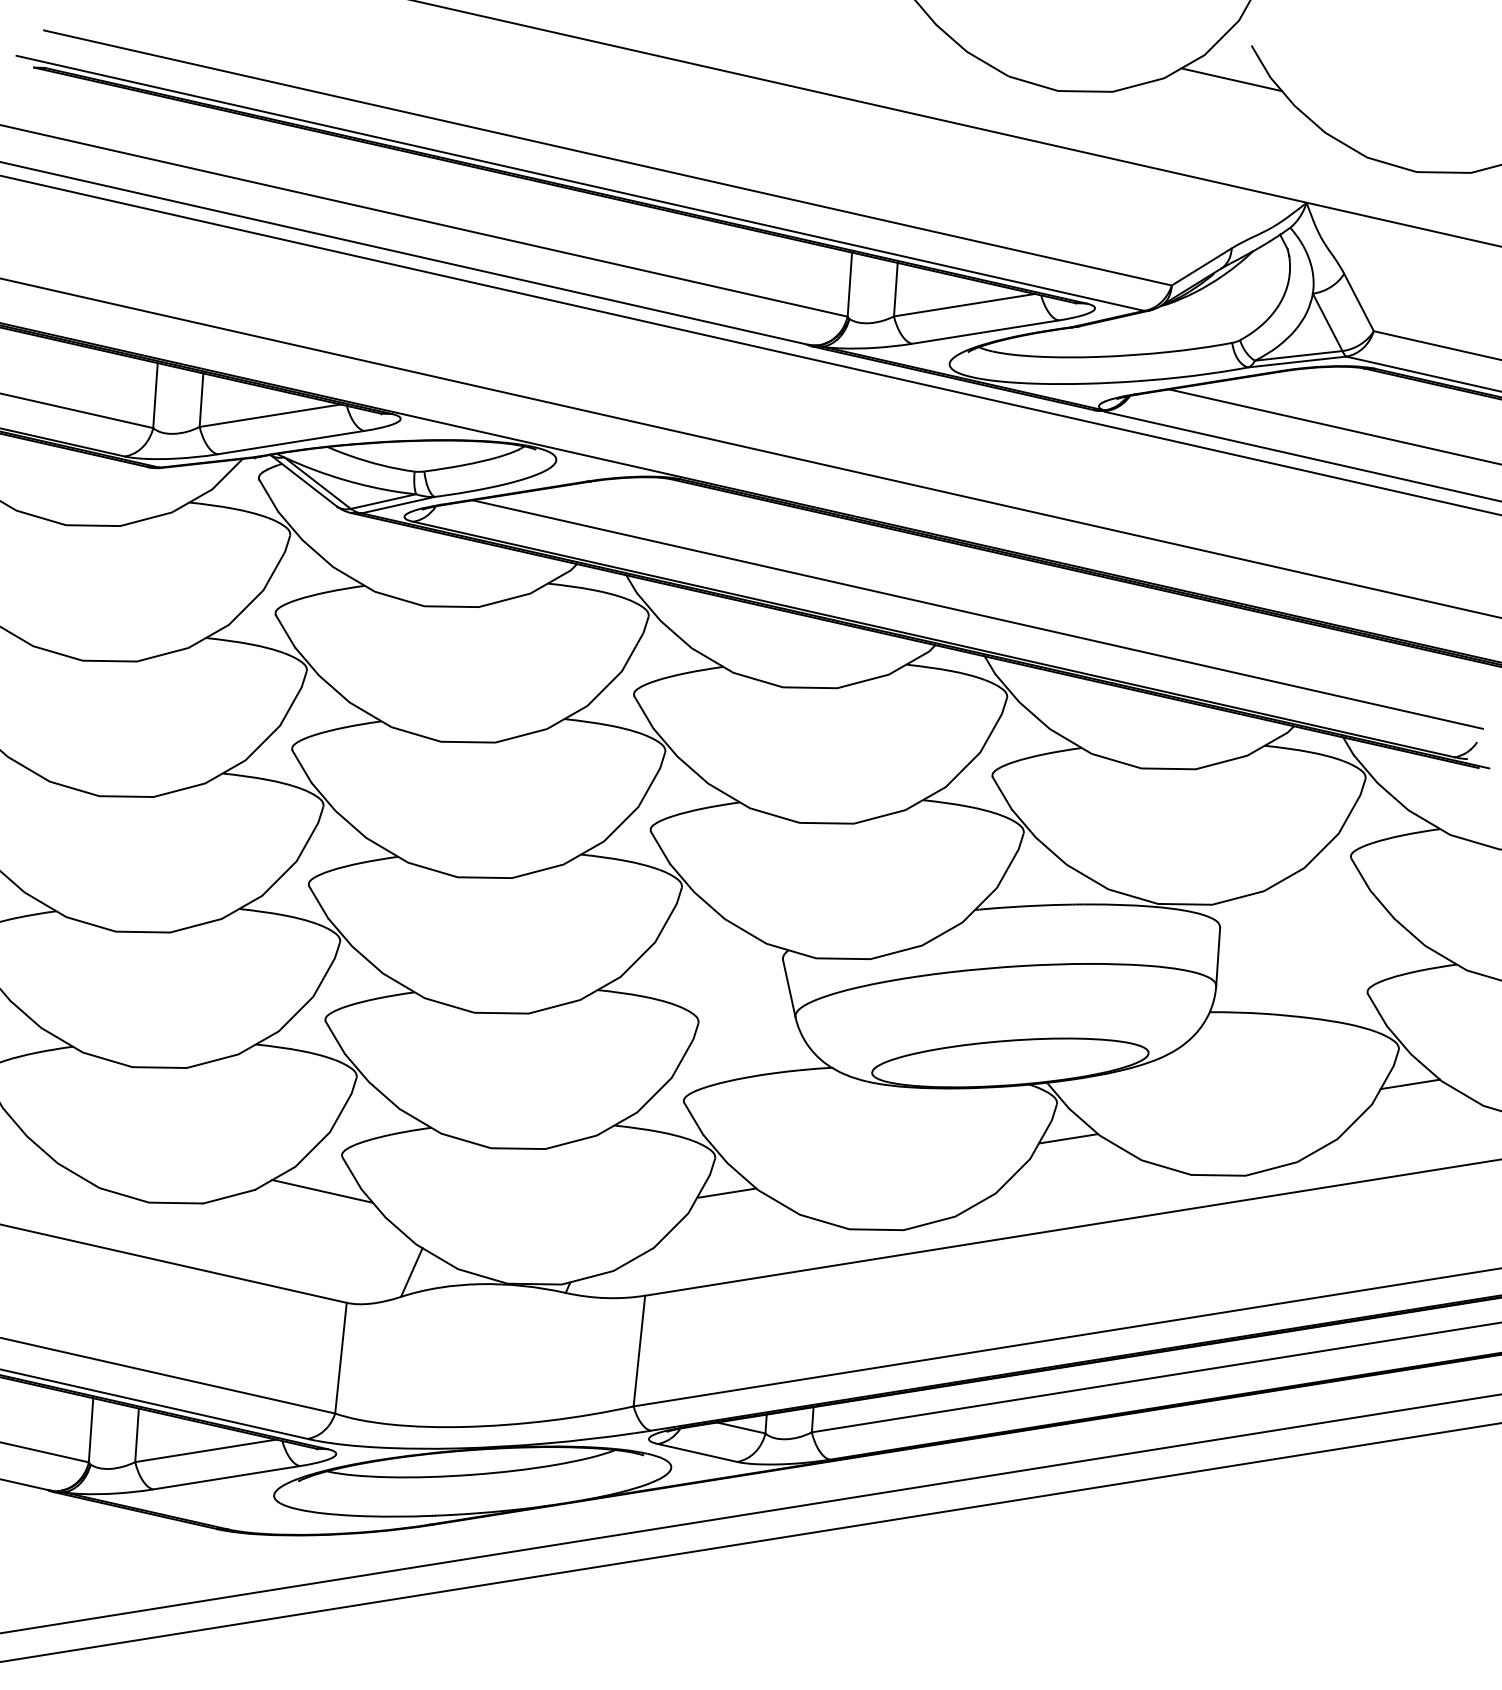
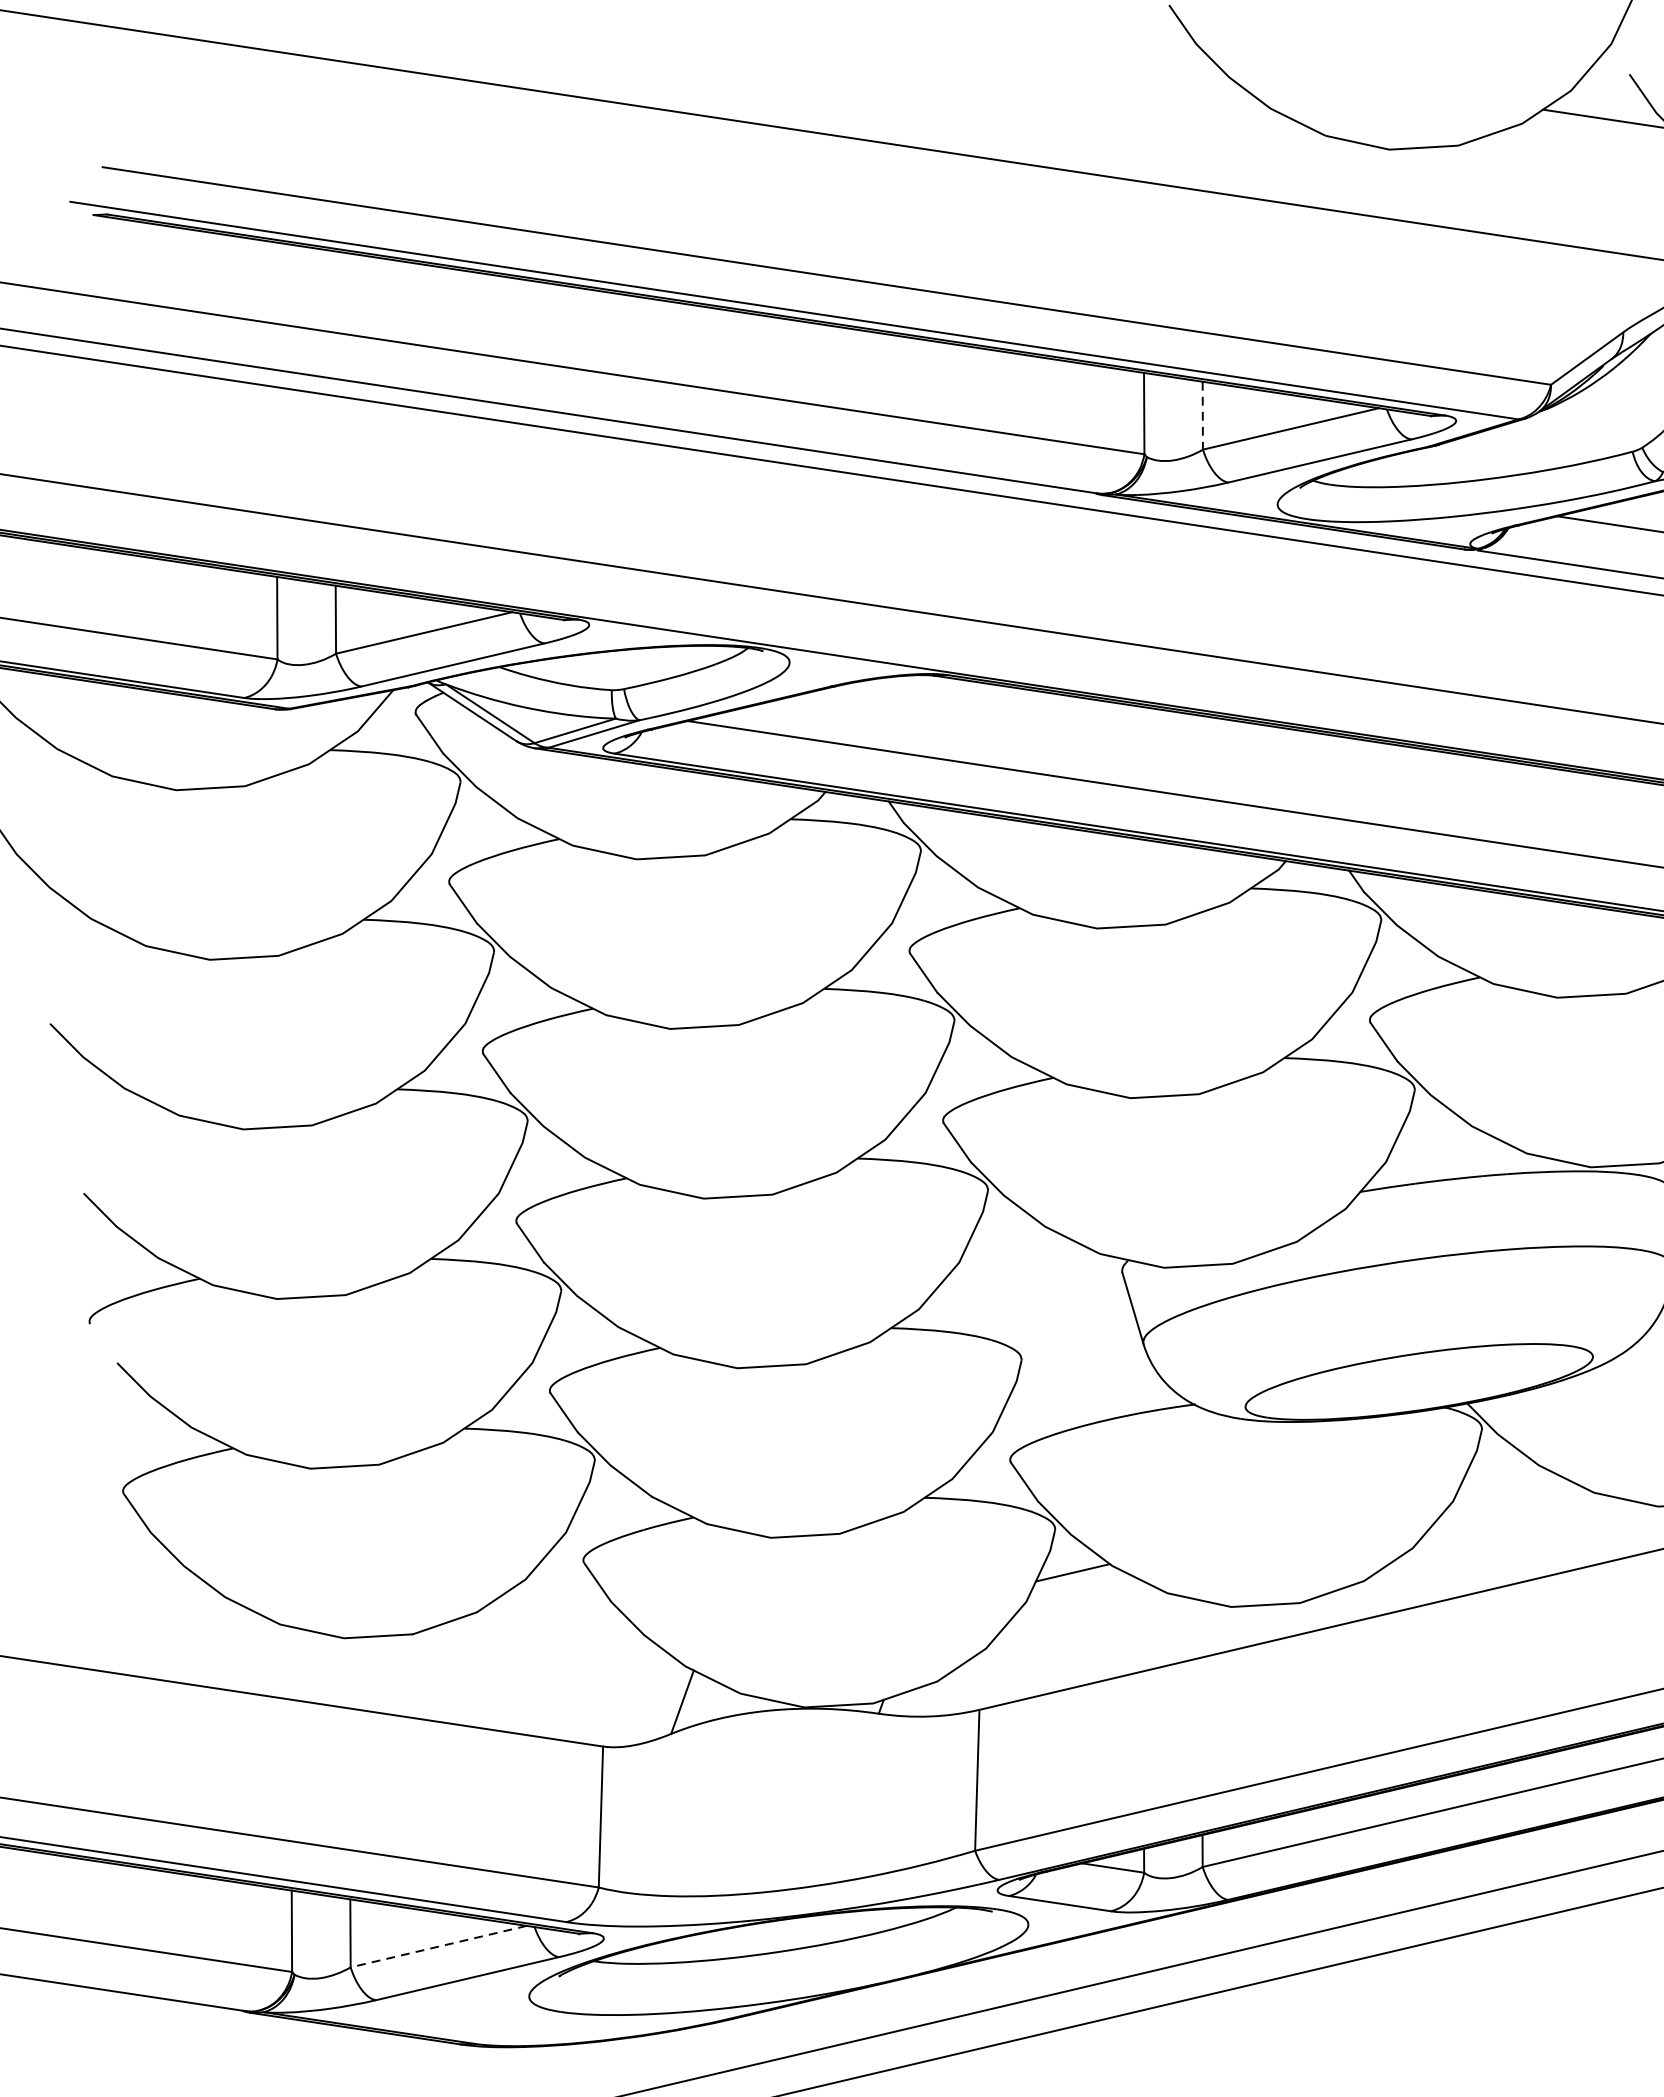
line: (895, 289) -> (1202, 415), solid -> dashed
line: (1068, 1138) -> (1499, 1471), removed
line: (322, 1191) -> (562, 1608), removed
line: (205, 1450) -> (438, 1946), solid -> dashed

